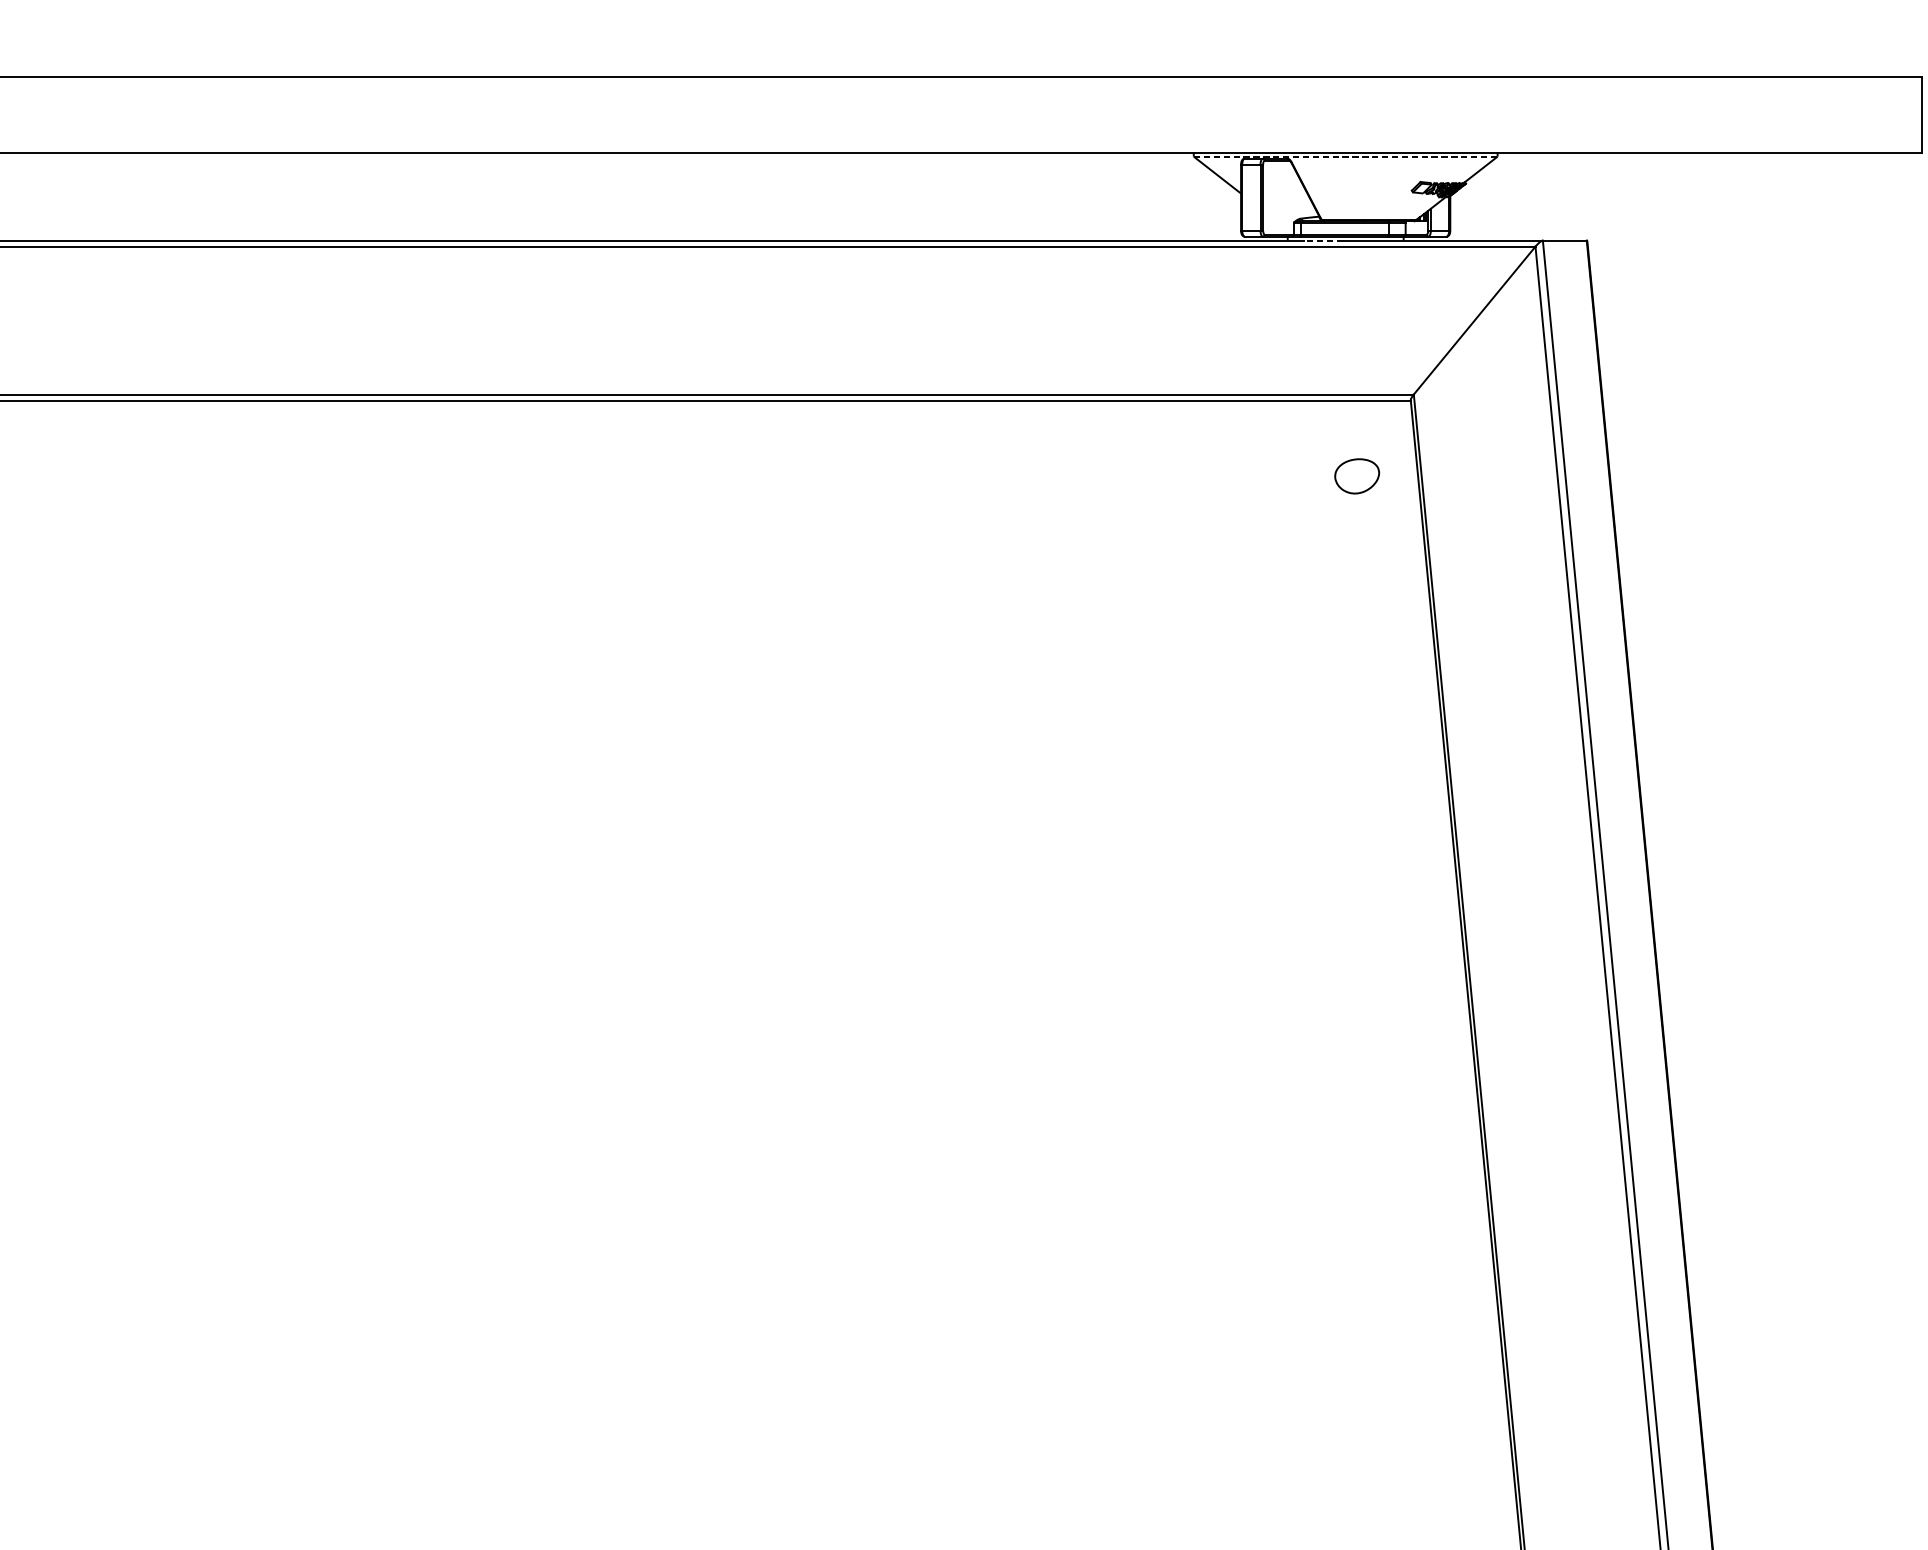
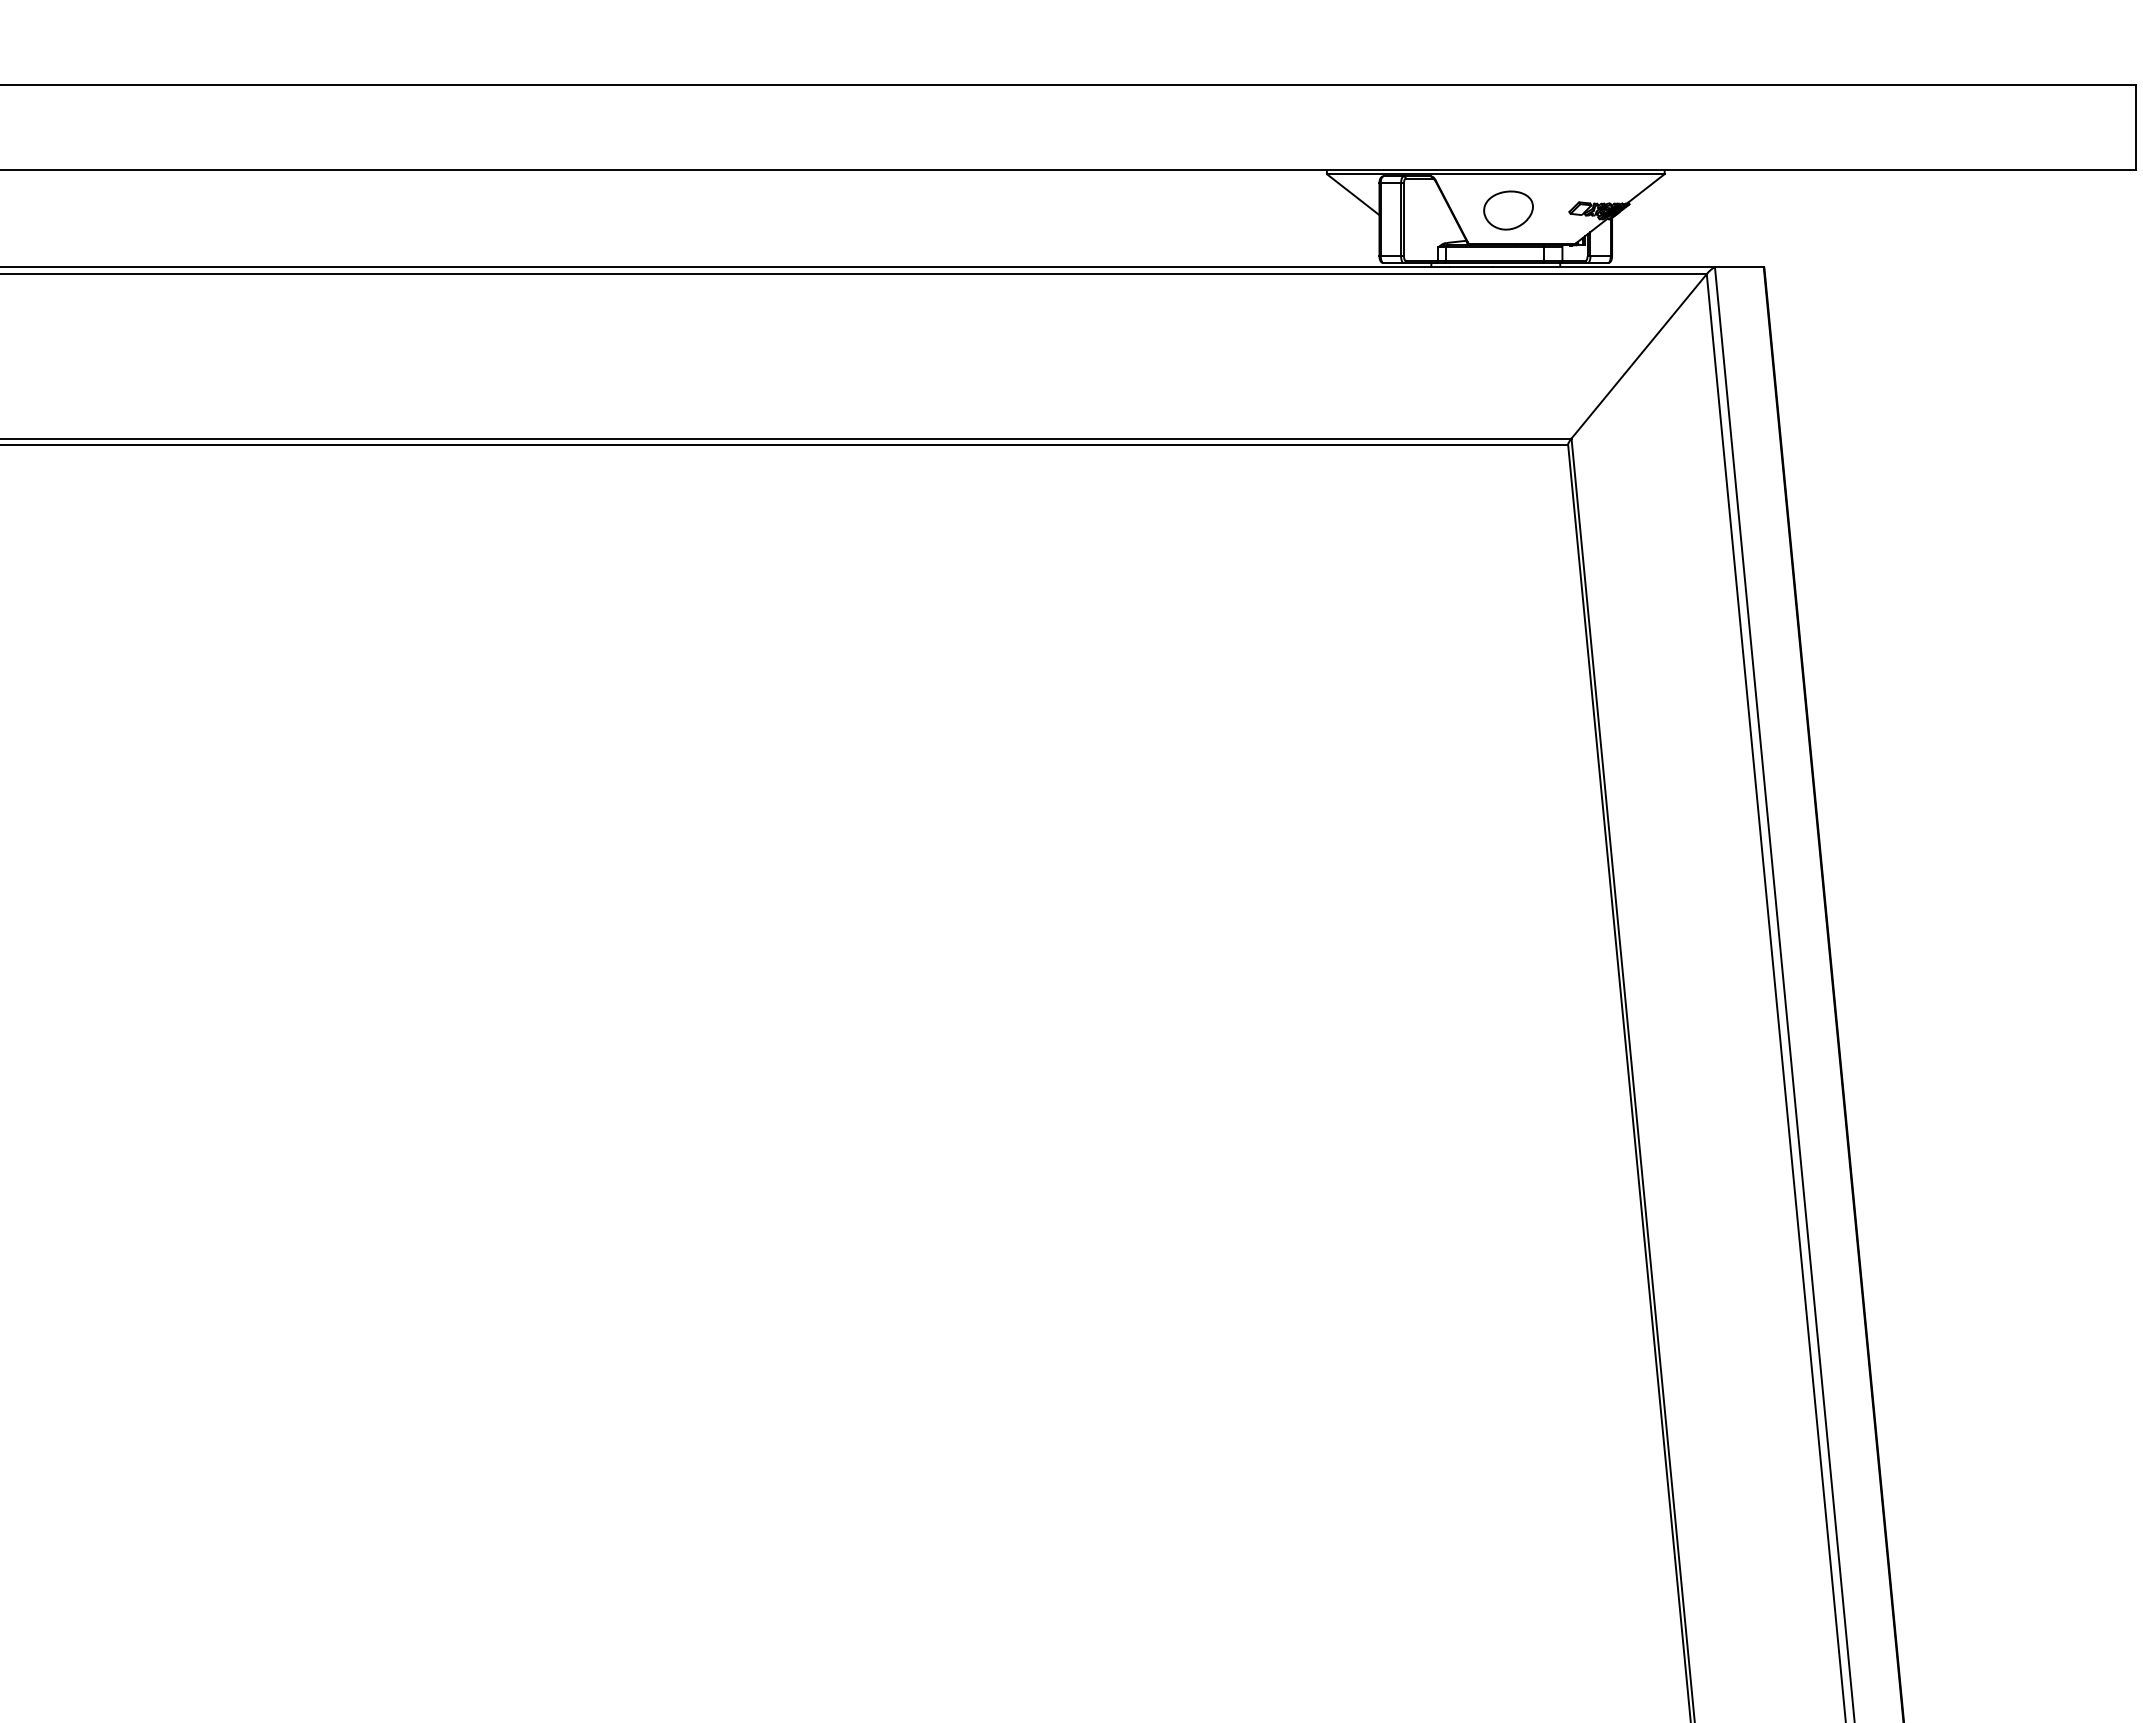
line: (1345, 156) -> (1495, 174), dashed -> solid
line: (1322, 240) -> (1470, 267), dashed -> solid
part: (1357, 476) -> (1508, 210), moved

